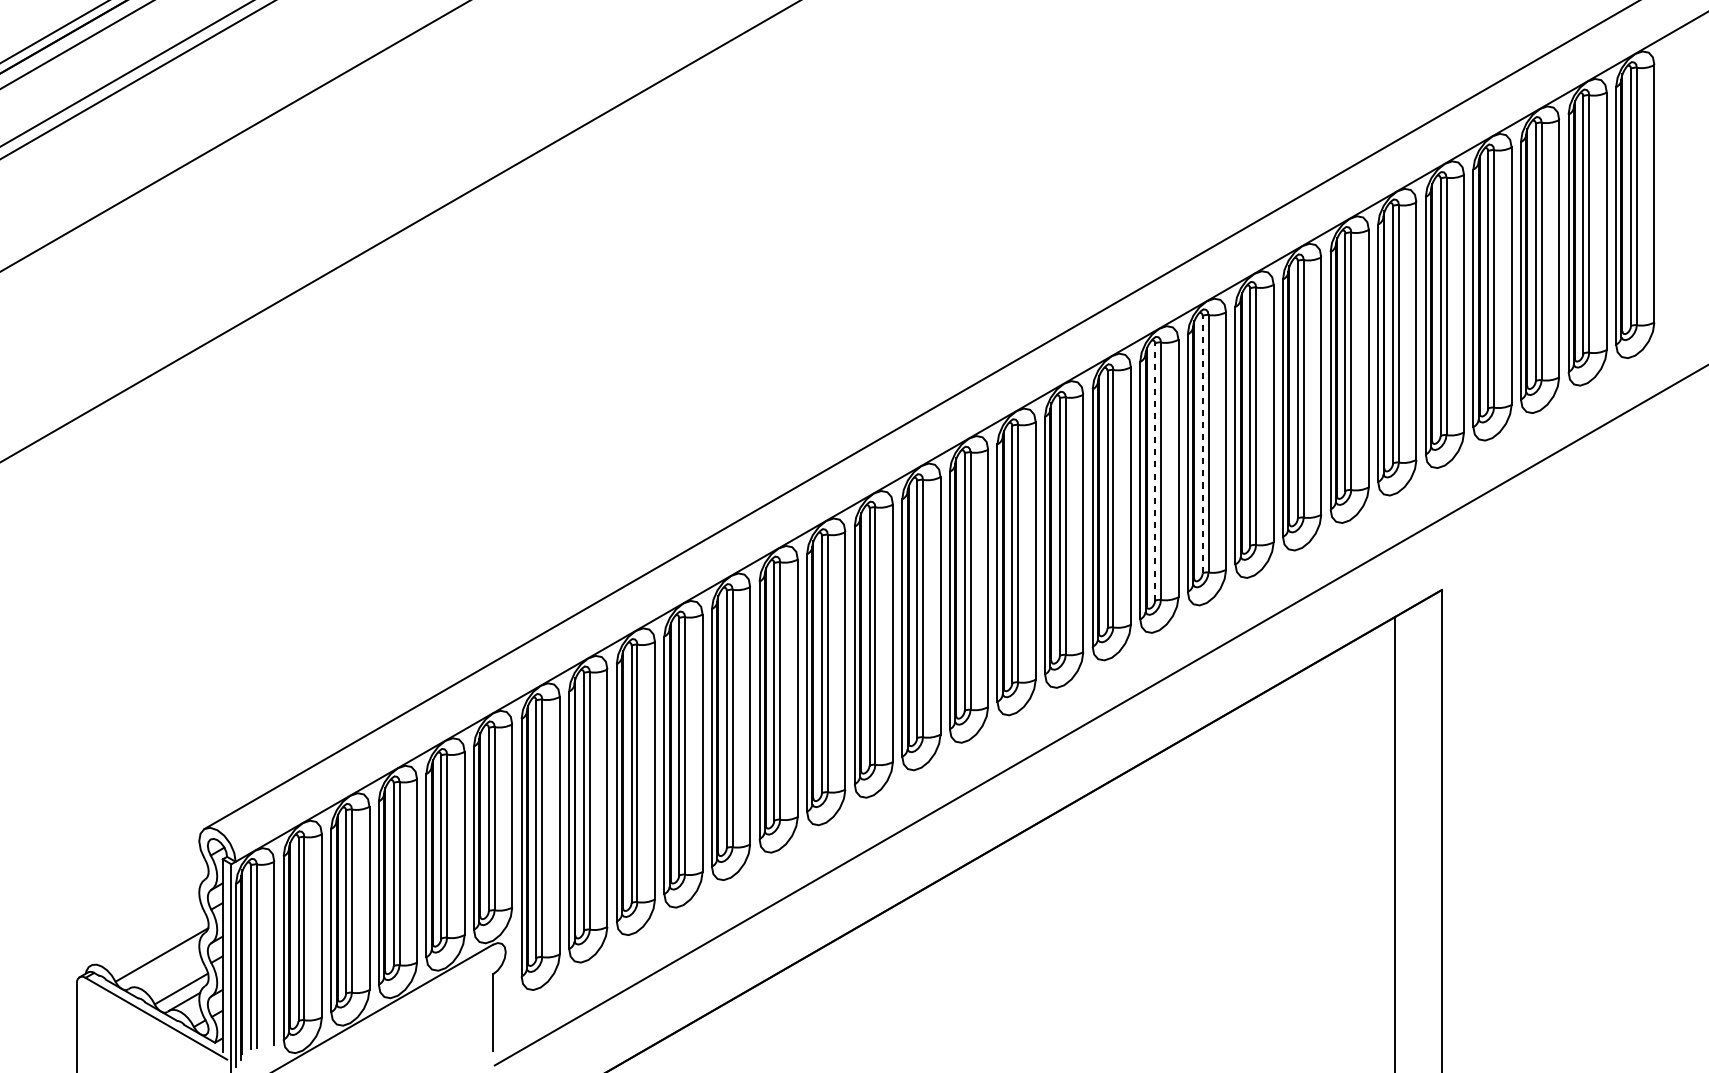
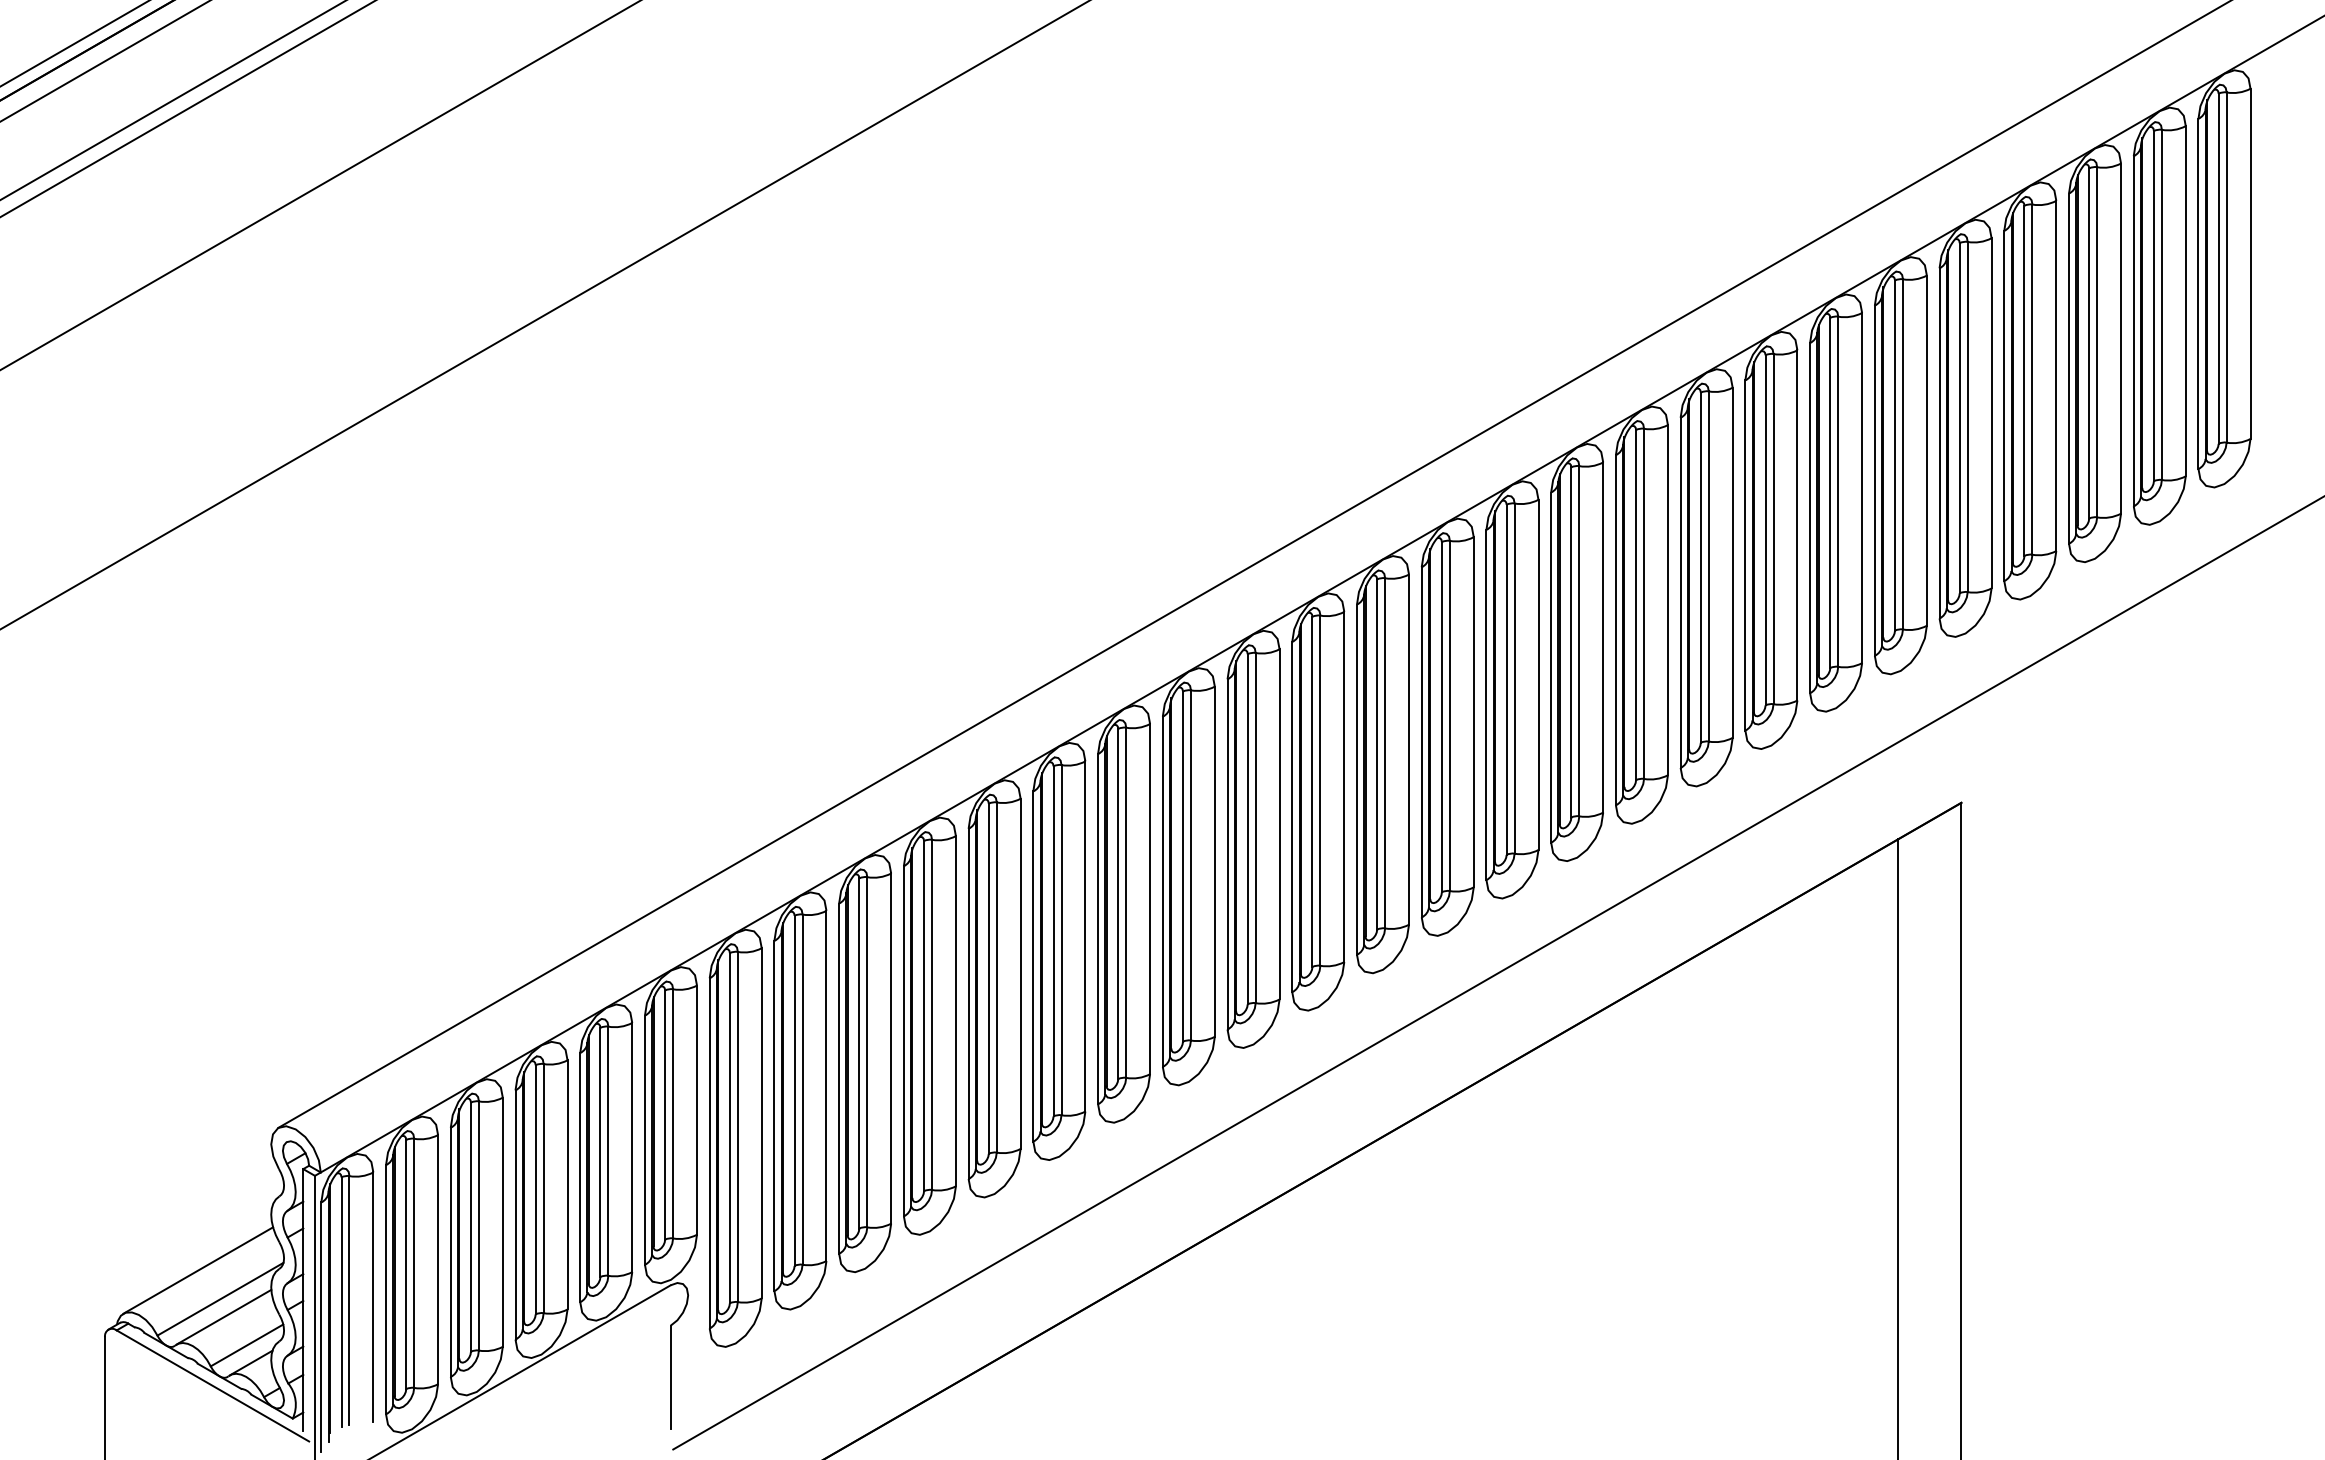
line: (1202, 444) -> (1636, 604), dashed -> solid
line: (1155, 471) -> (1571, 641), dashed -> solid
line: (145, 933) -> (198, 1270), added
line: (164, 967) -> (223, 1316), added

